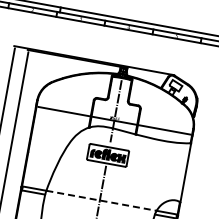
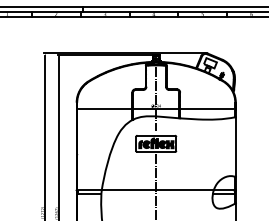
line: (102, 200) -> (158, 189), dashed -> solid

